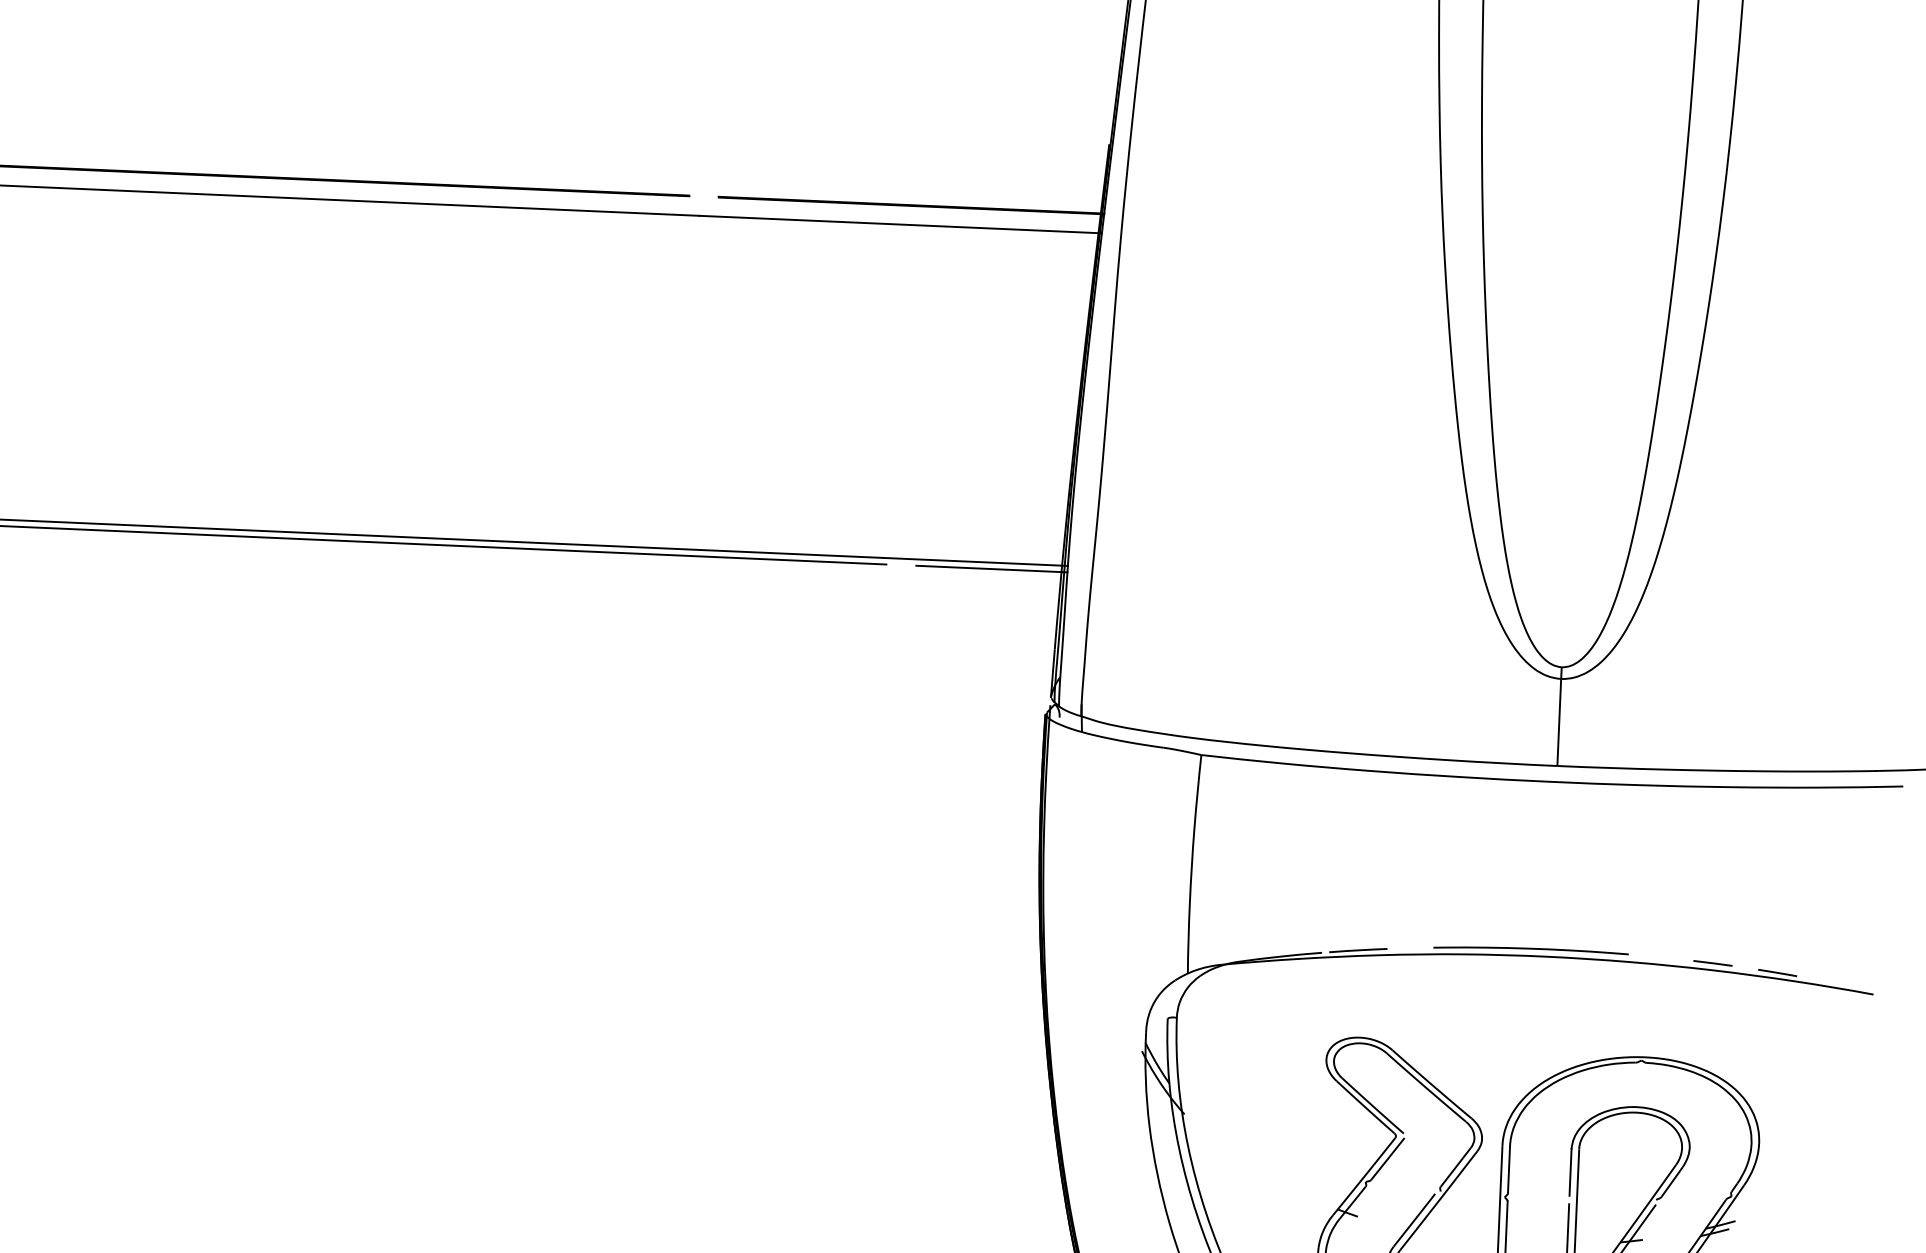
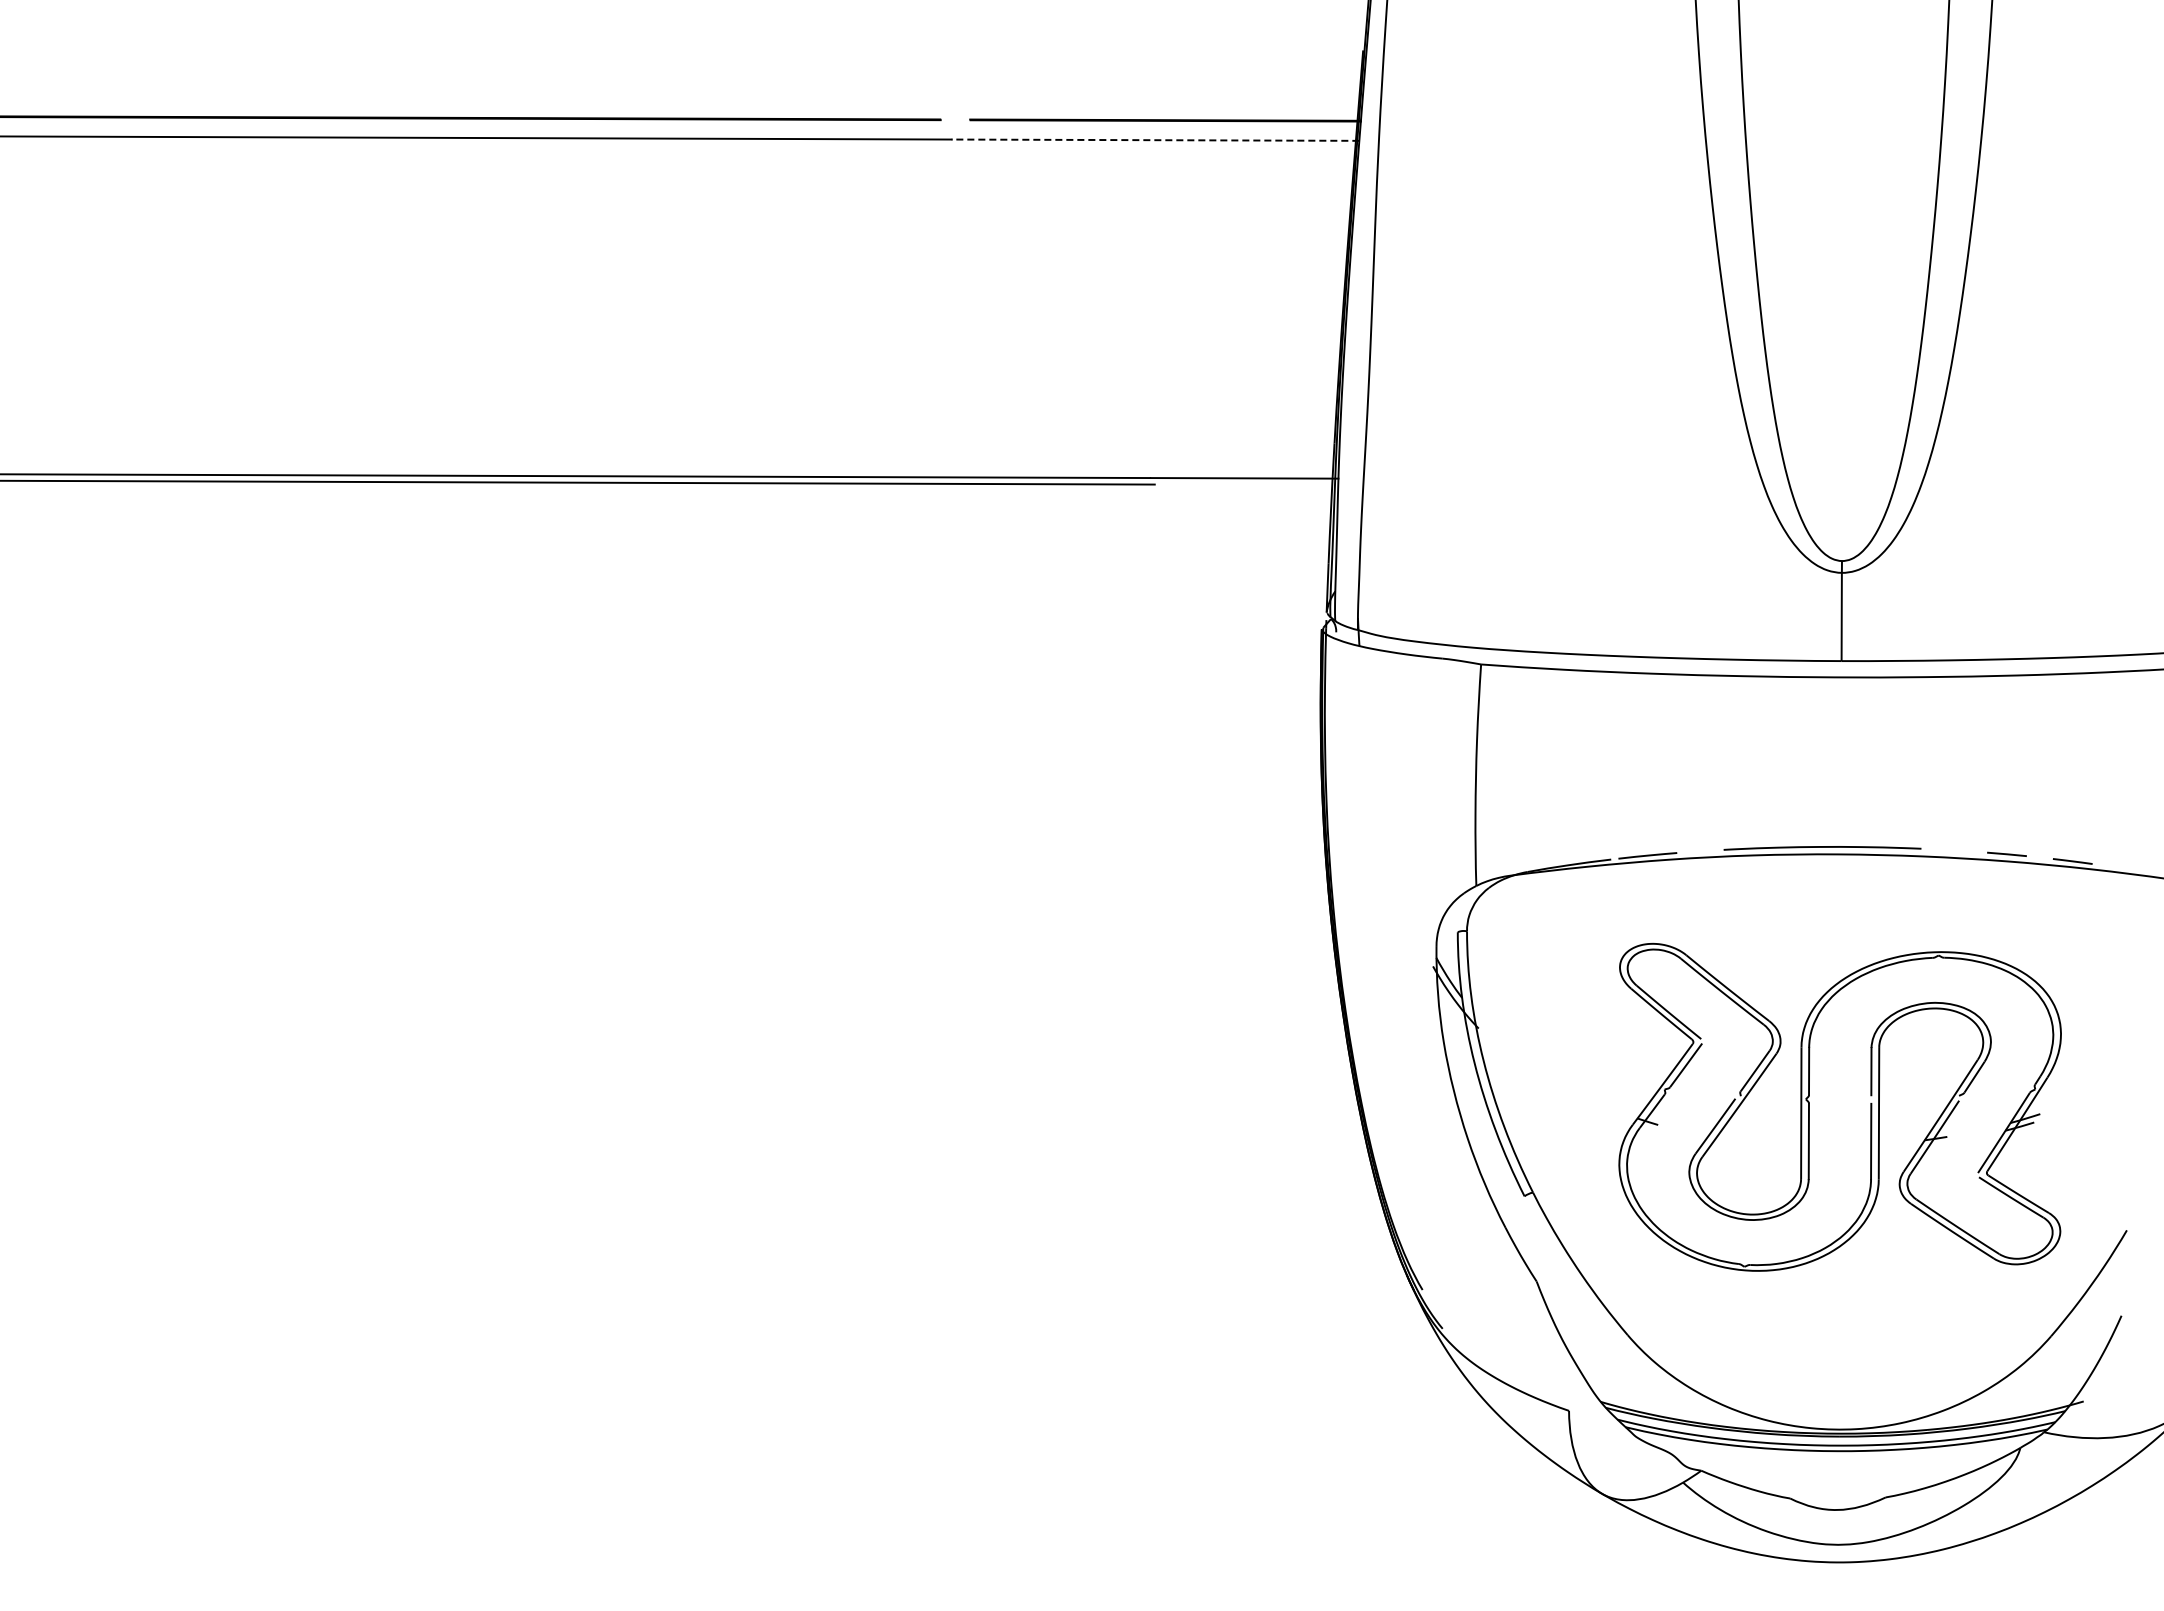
line: (900, 224) -> (1155, 140), solid -> dashed
line: (991, 568) -> (1261, 484), removed

